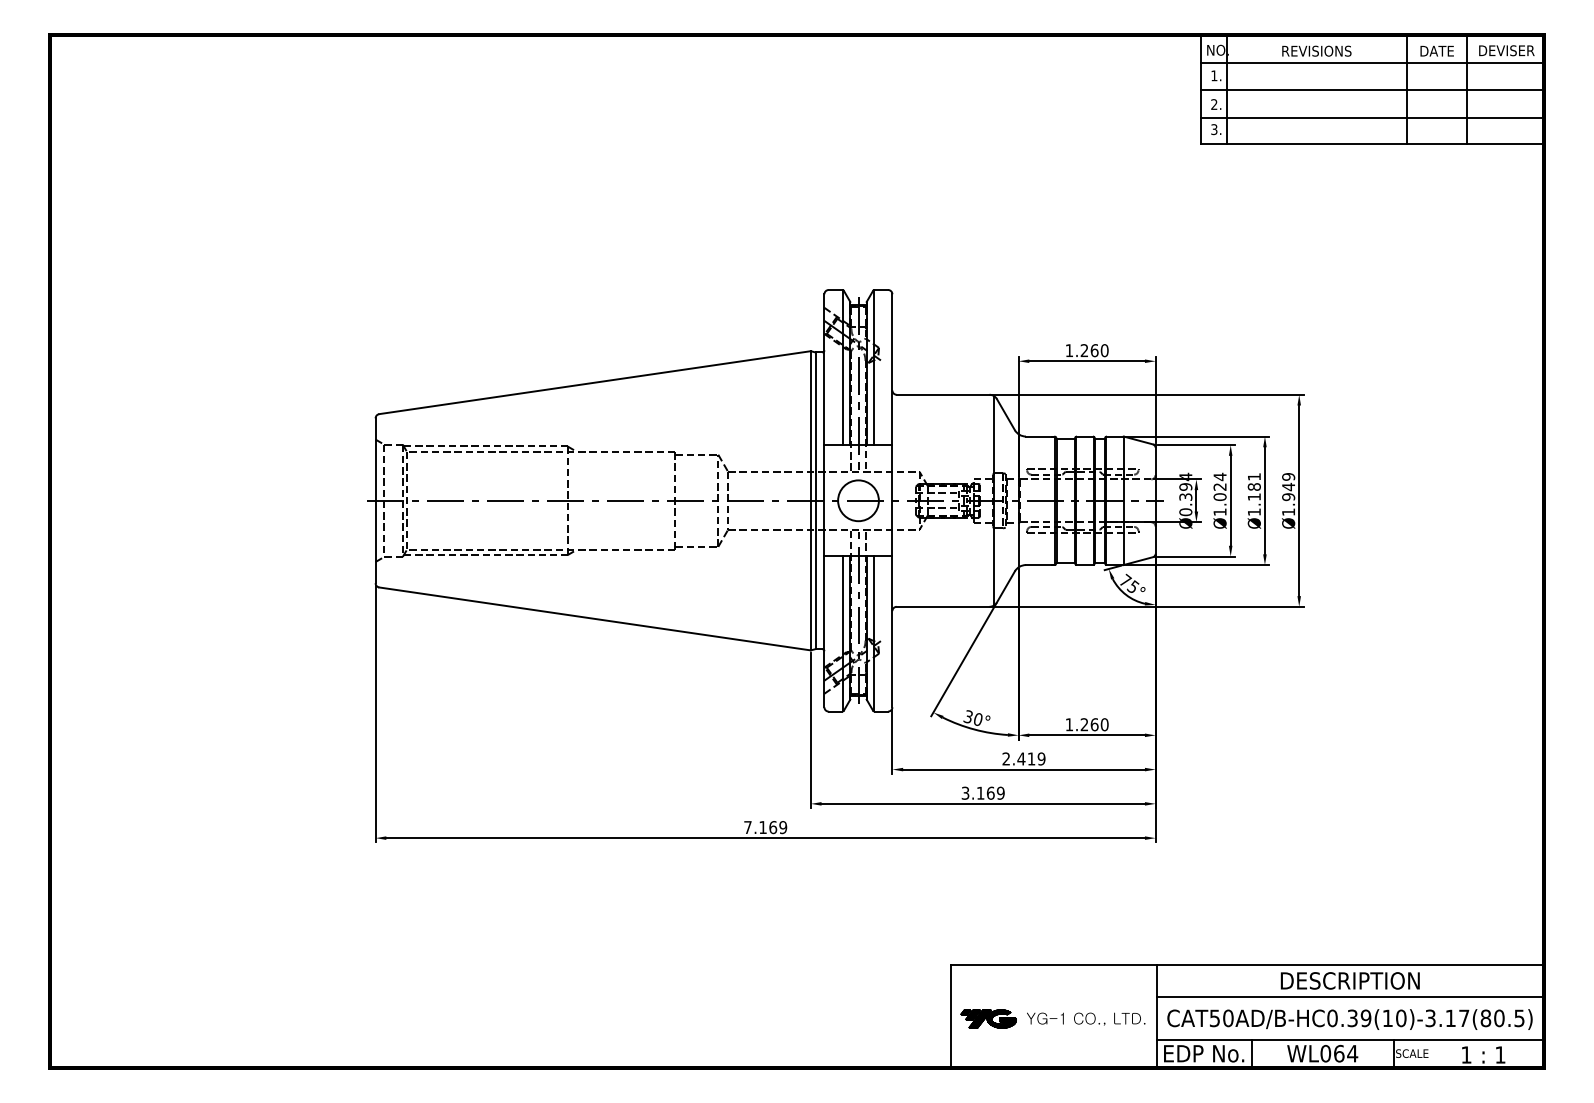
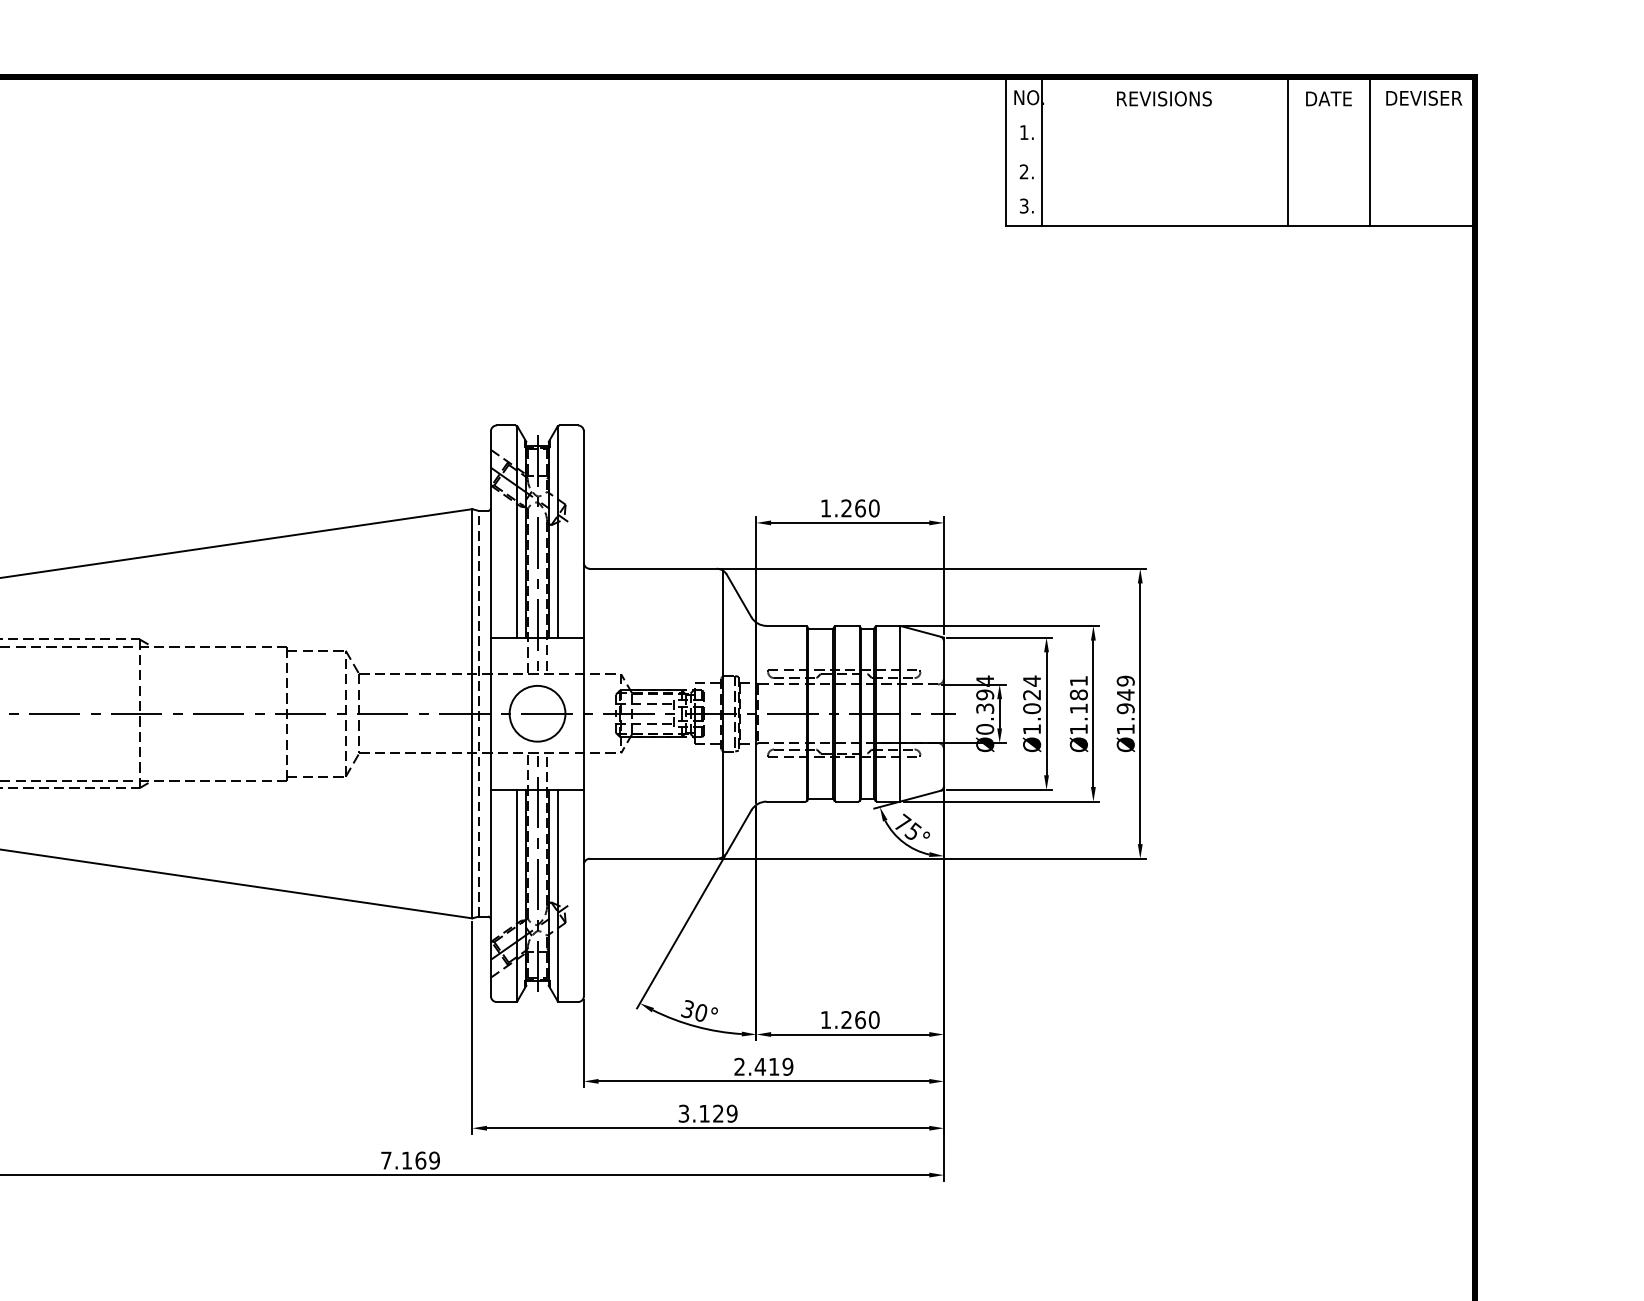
line: (1372, 62) -> (1240, 114), removed
line: (1372, 90) -> (1240, 152), removed
line: (1372, 117) -> (1240, 189), removed
line: (815, 500) -> (478, 713), solid -> dashed
text: (990, 792) -> (718, 1112), 3.169 -> 3.129

